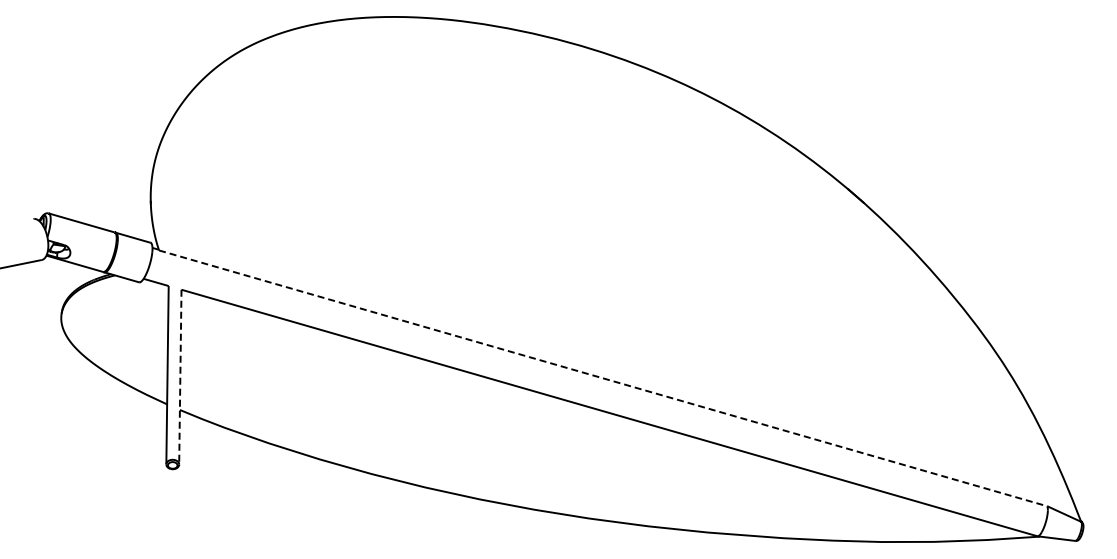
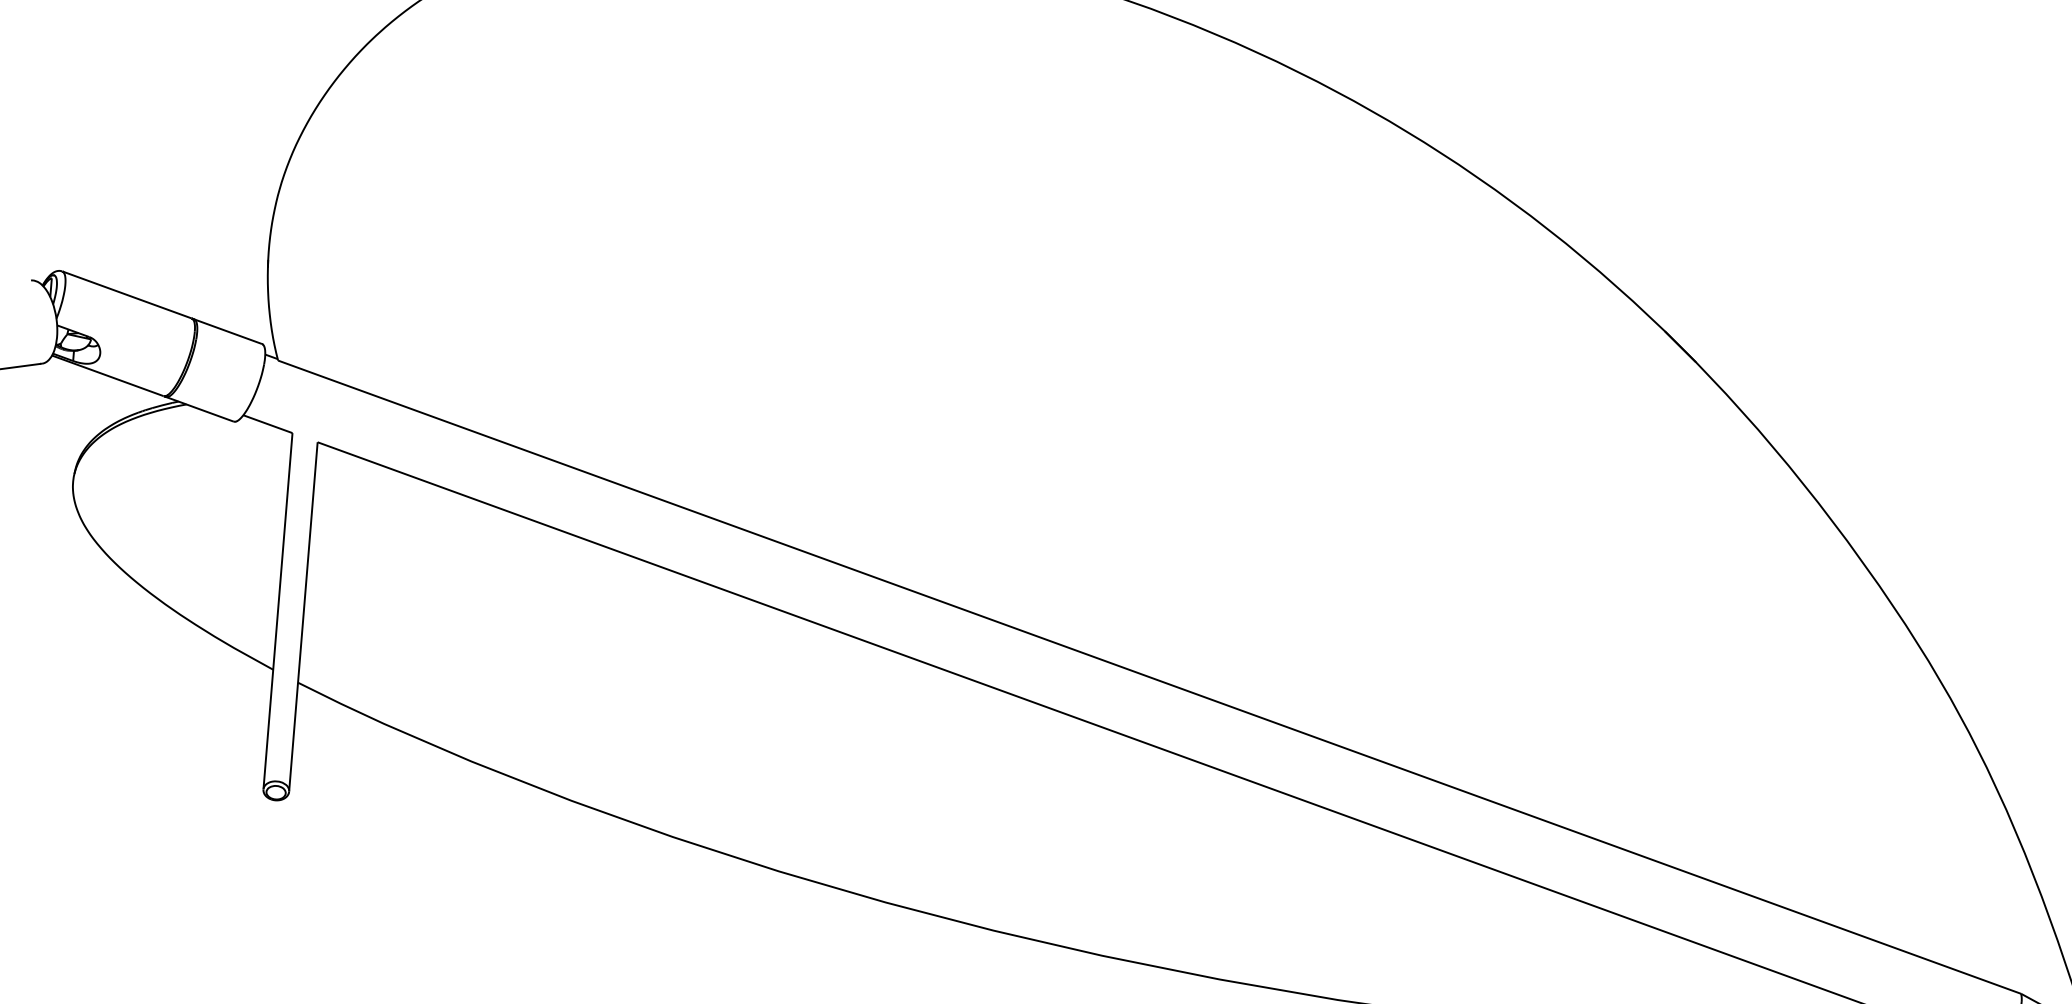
line: (180, 377) -> (303, 617), dashed -> solid
line: (603, 378) -> (1150, 677), dashed -> solid

